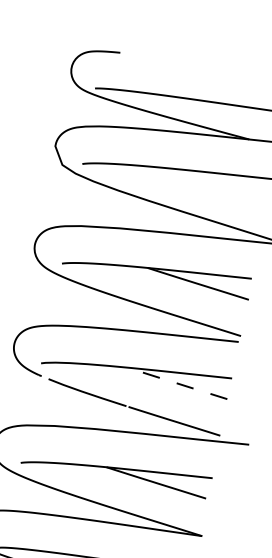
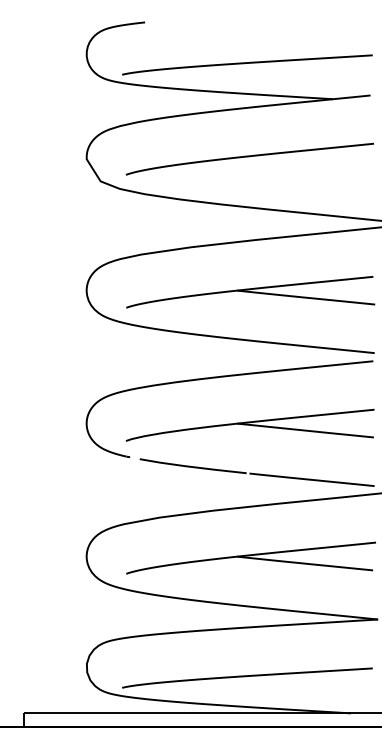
line: (177, 383) -> (305, 430), dashed -> solid

